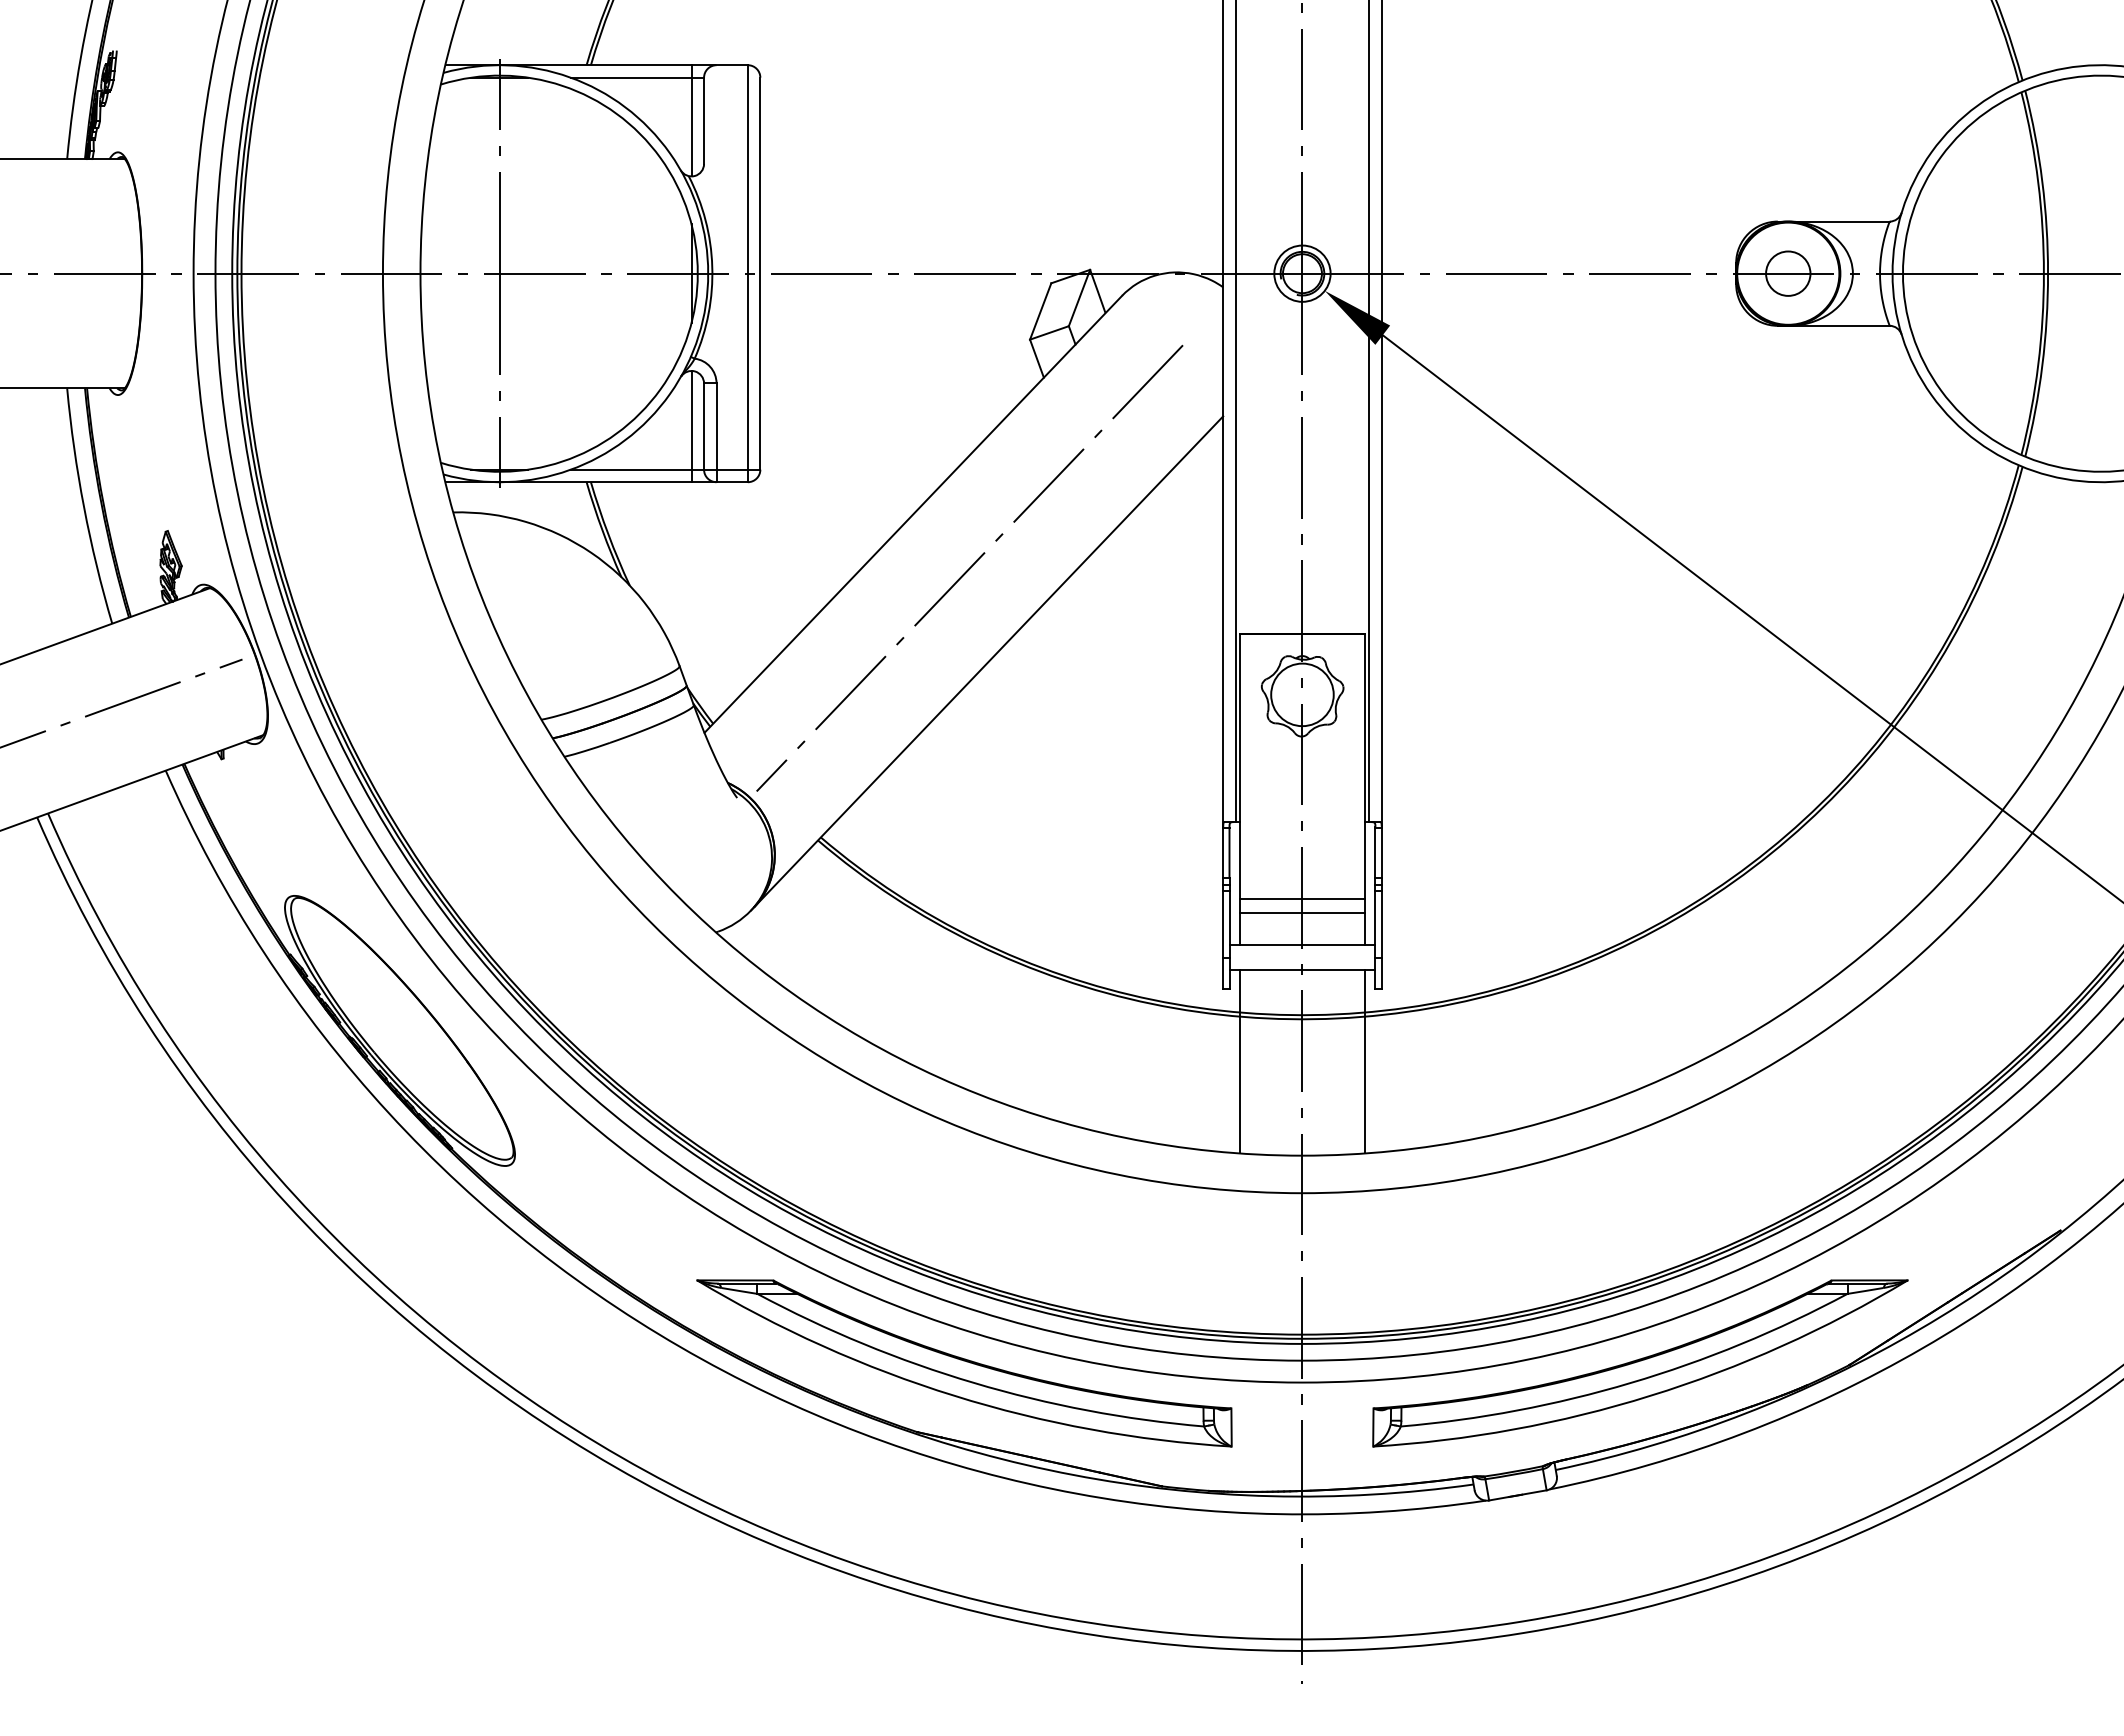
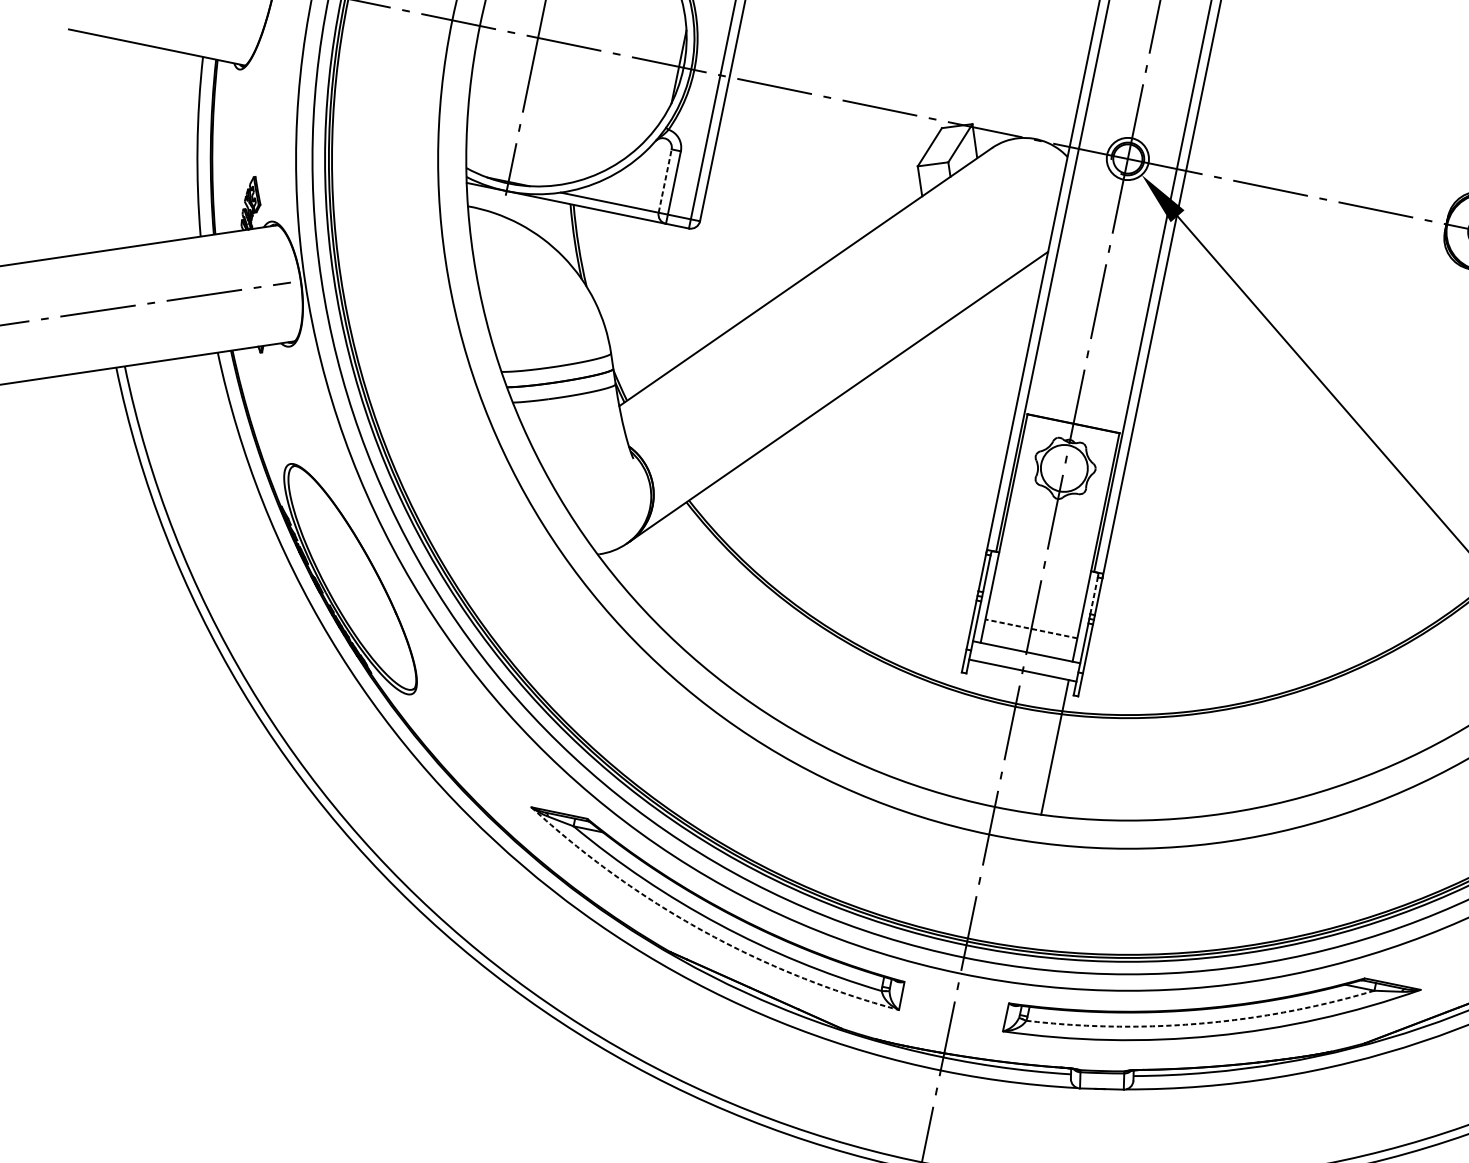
line: (691, 426) -> (655, 179), removed
line: (704, 426) -> (665, 181), solid -> dashed
line: (969, 567) -> (838, 324), removed
line: (1375, 852) -> (1094, 595), solid -> dashed
line: (1302, 898) -> (1033, 618), removed
line: (1302, 913) -> (1031, 629), solid -> dashed
line: (1239, 1061) -> (962, 728), removed
arc: (1630, 1382) -> (1201, 1023), solid -> dashed
arc: (954, 1395) -> (703, 930), solid -> dashed

